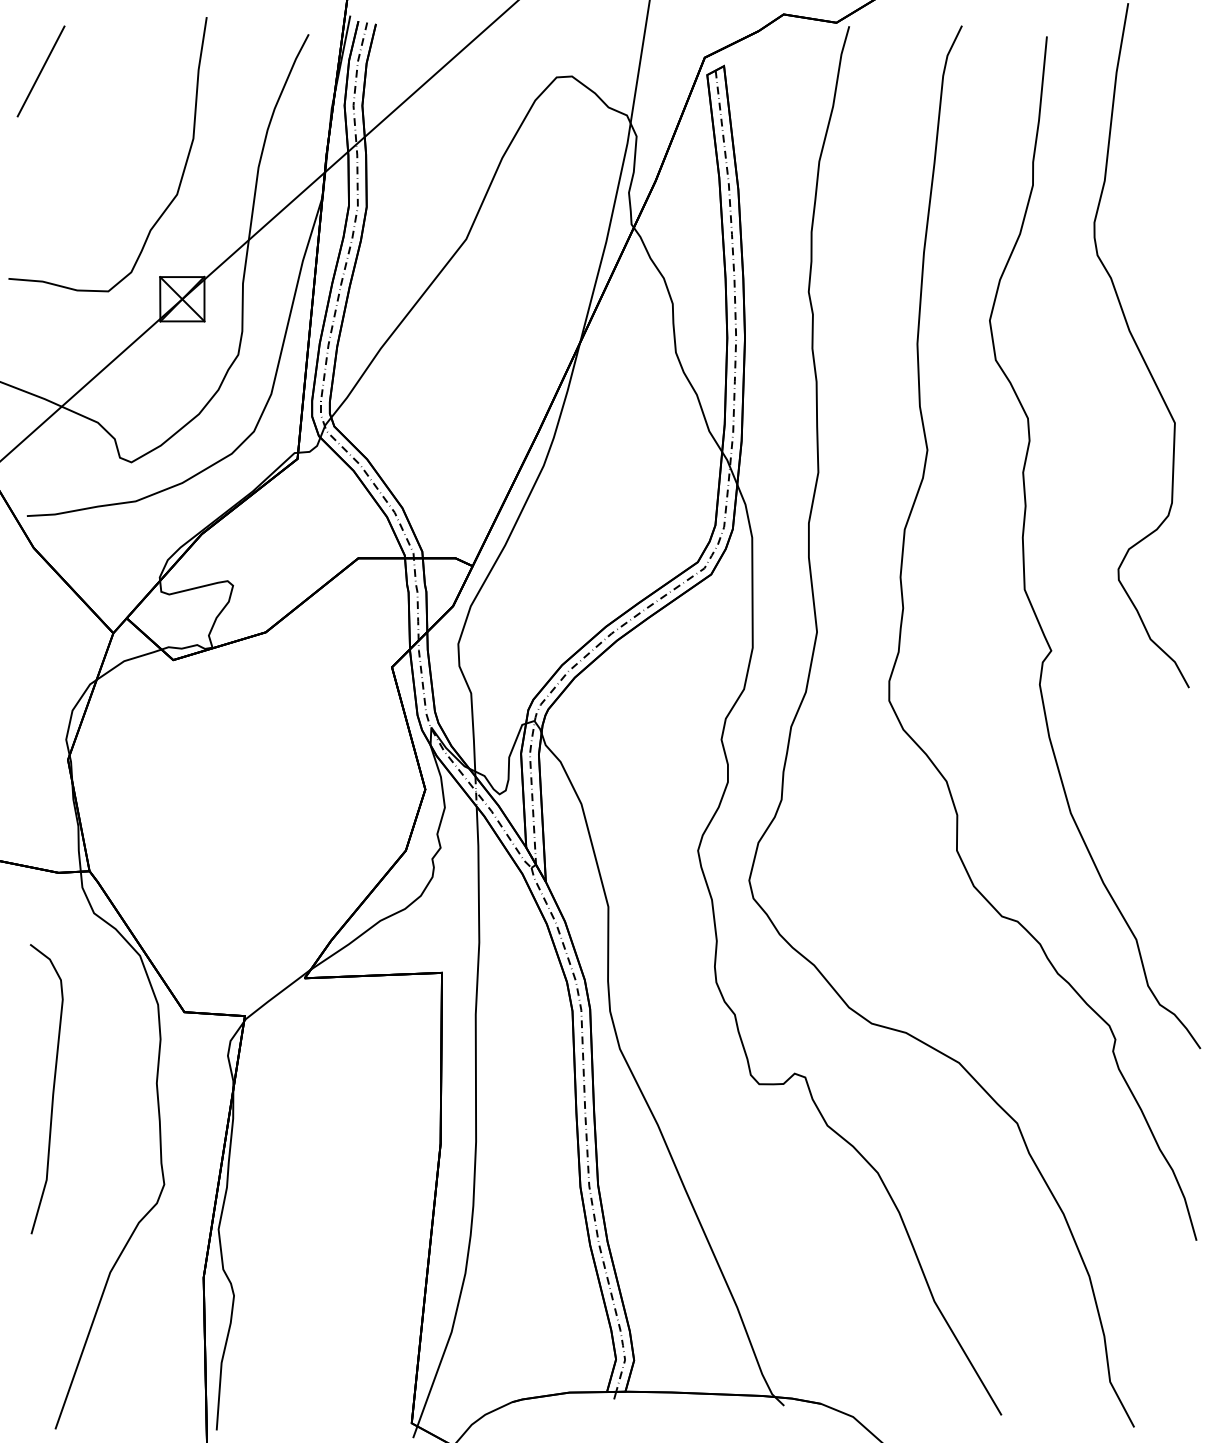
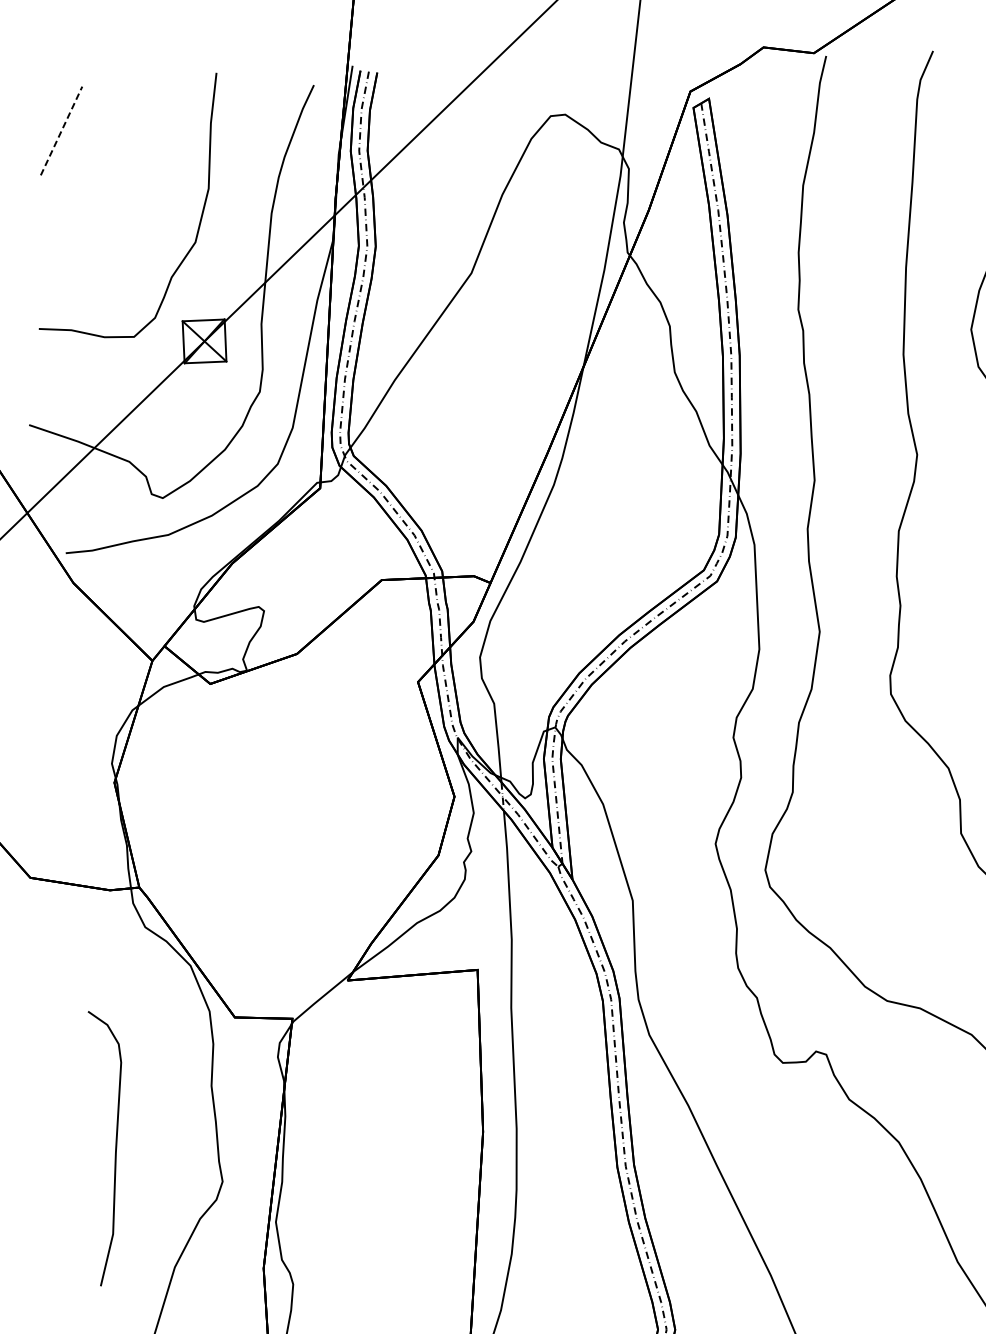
line: (41, 71) -> (61, 131), solid -> dashed
curve: (52, 1089) -> (115, 1148), moved

